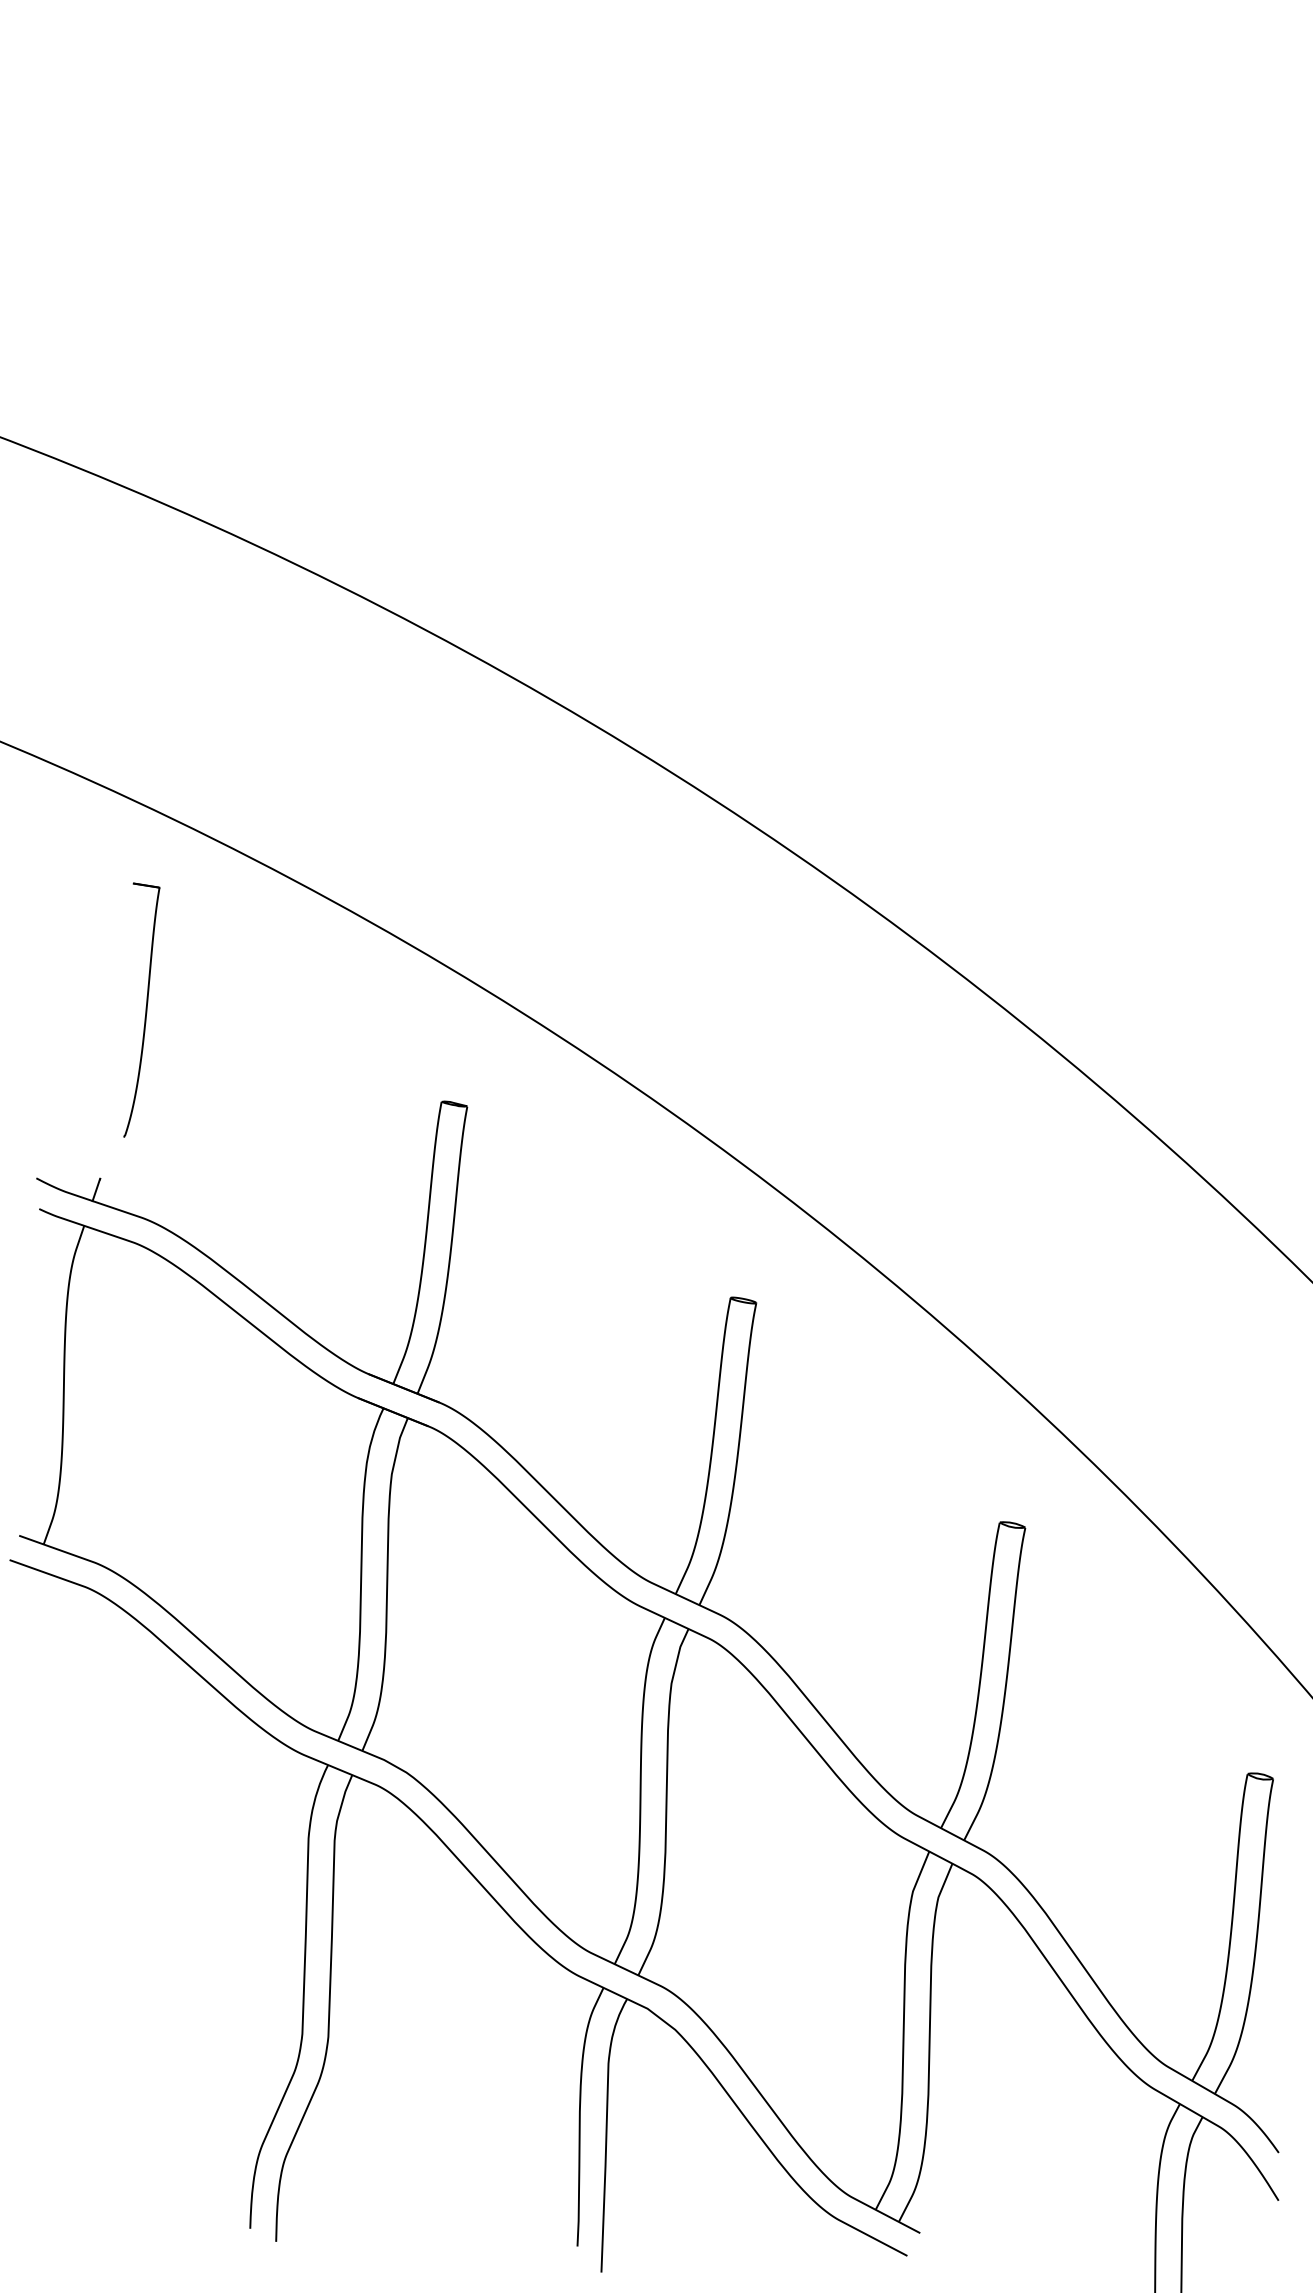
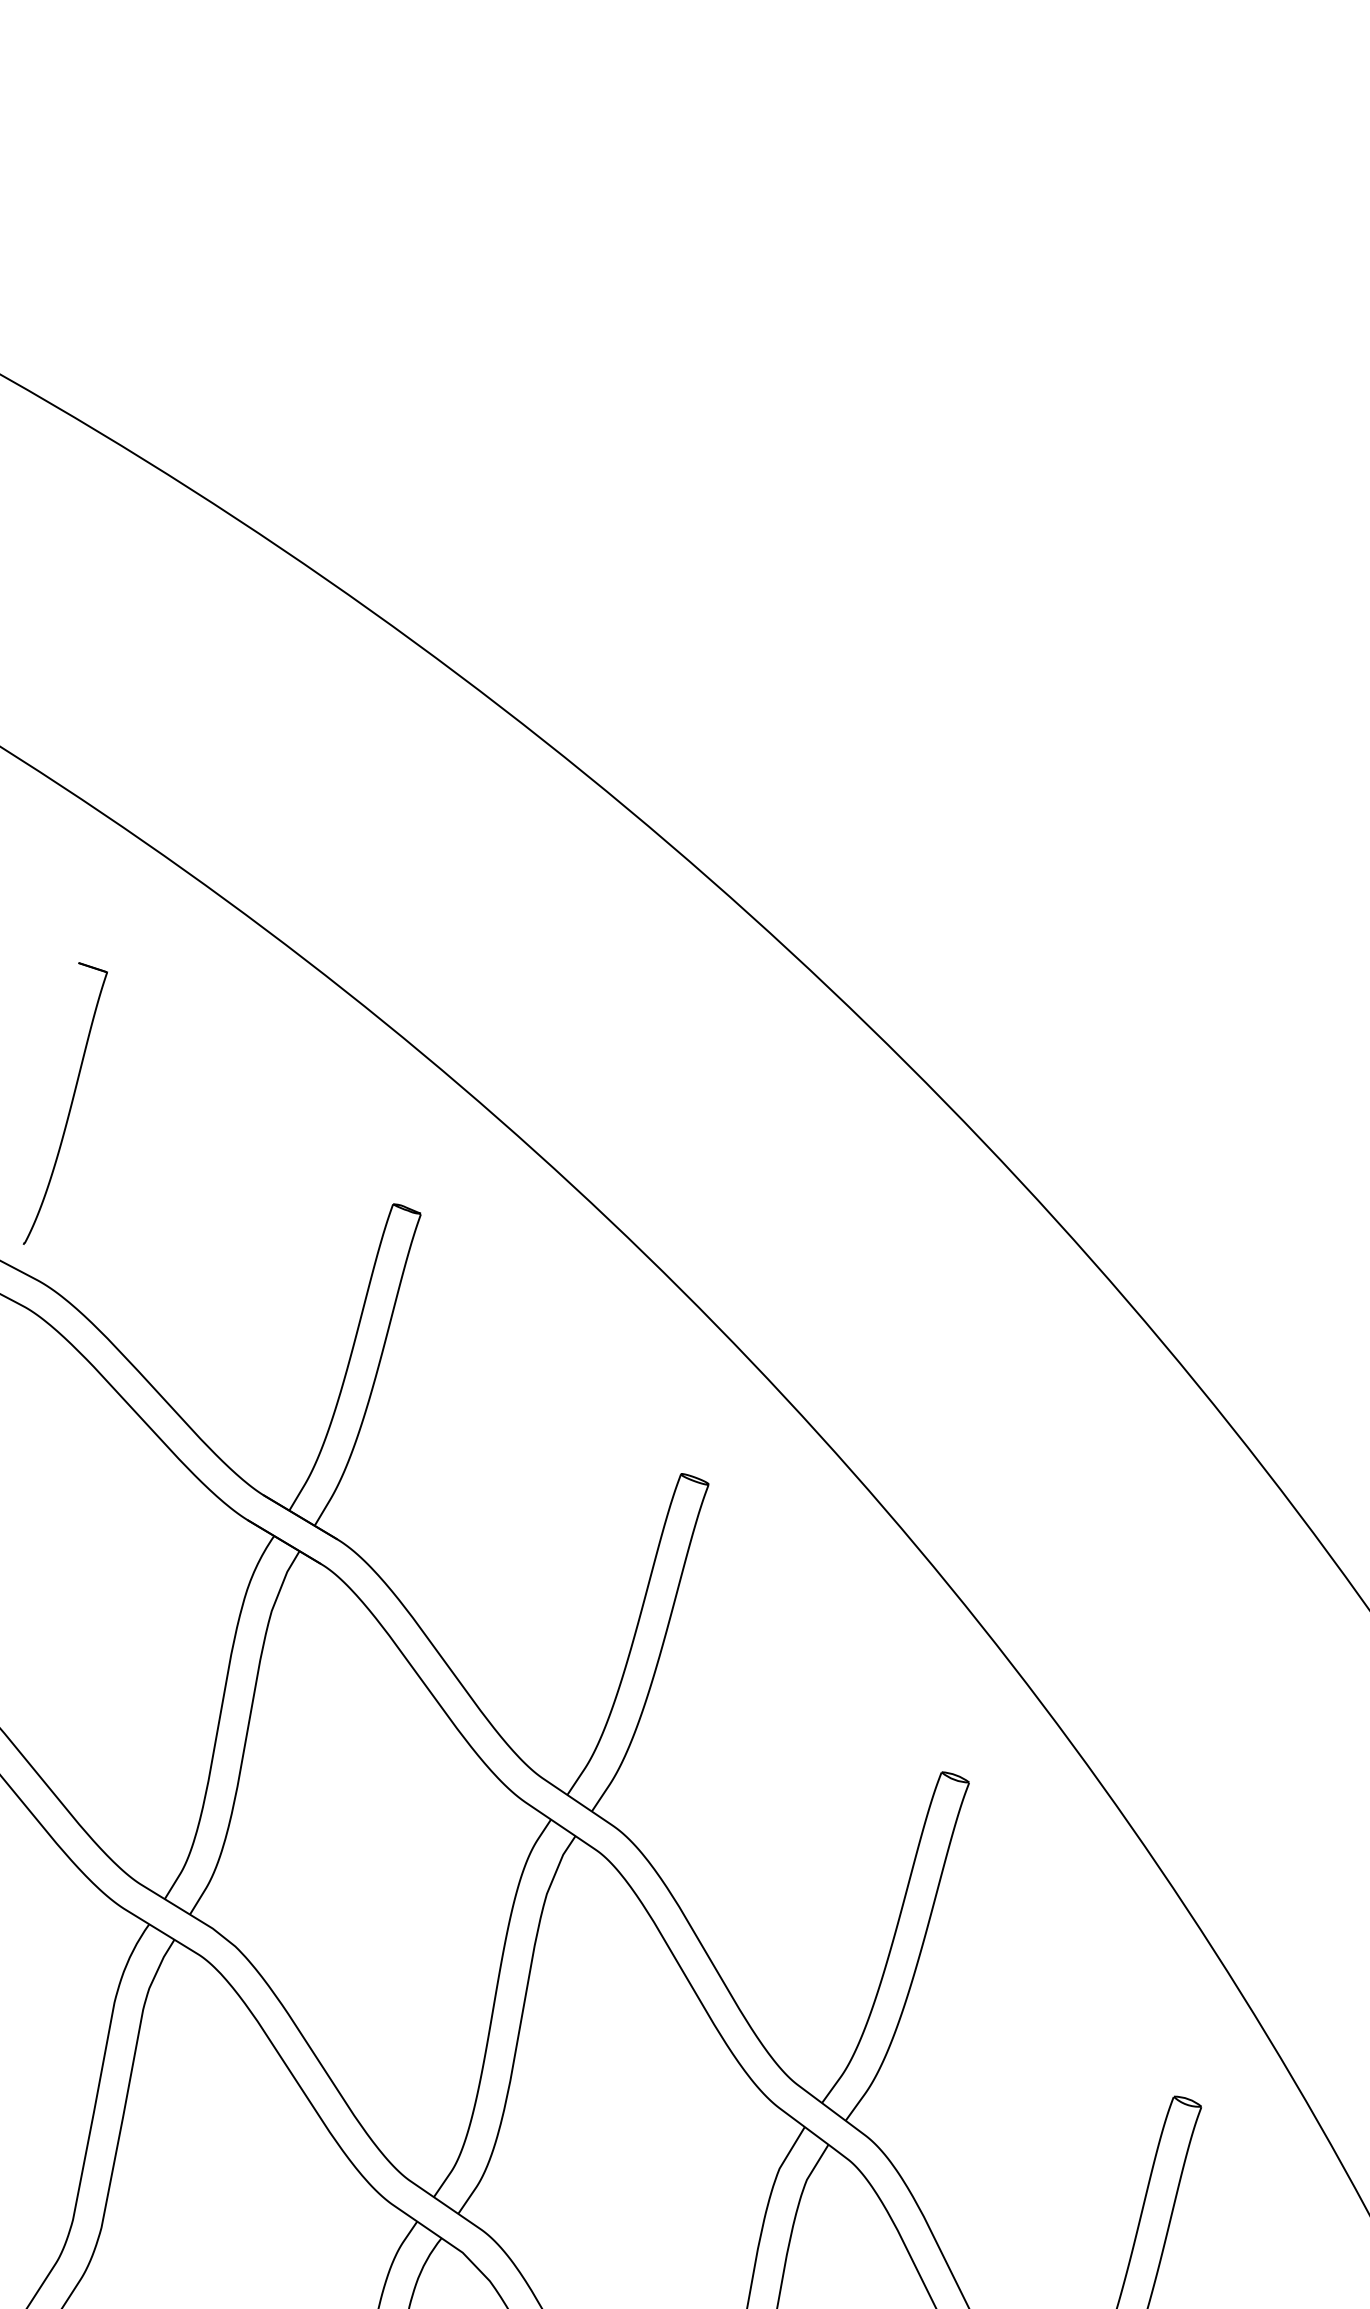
part: (141, 1009) -> (65, 1105), moved

